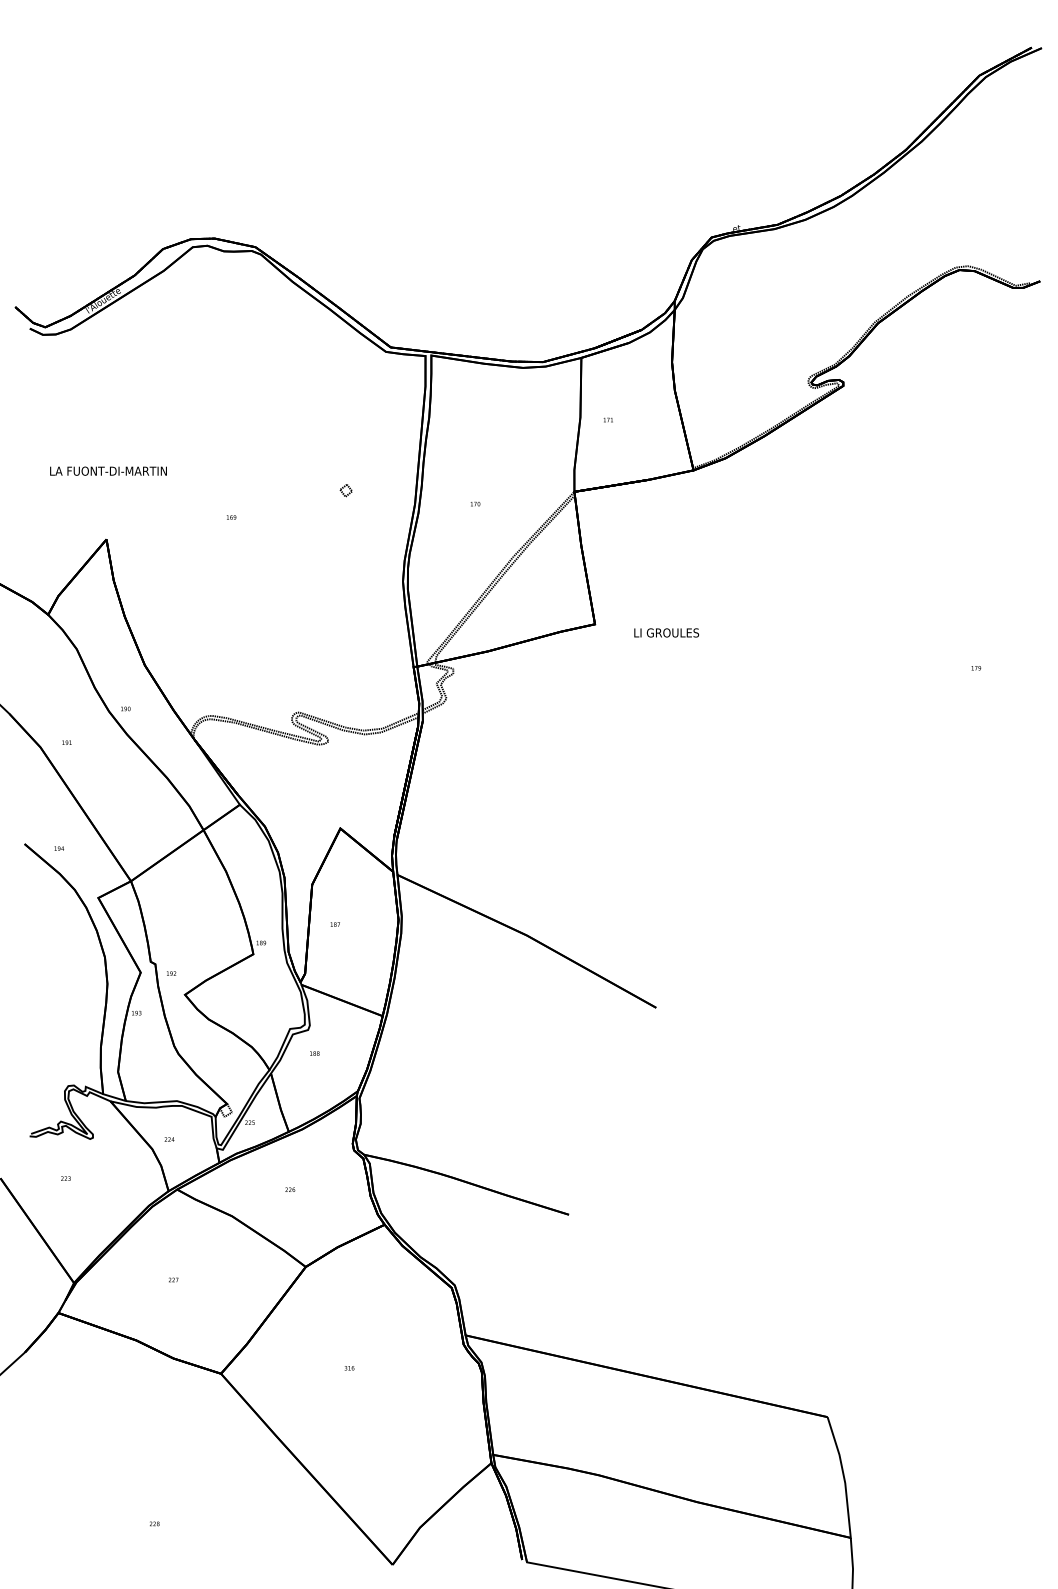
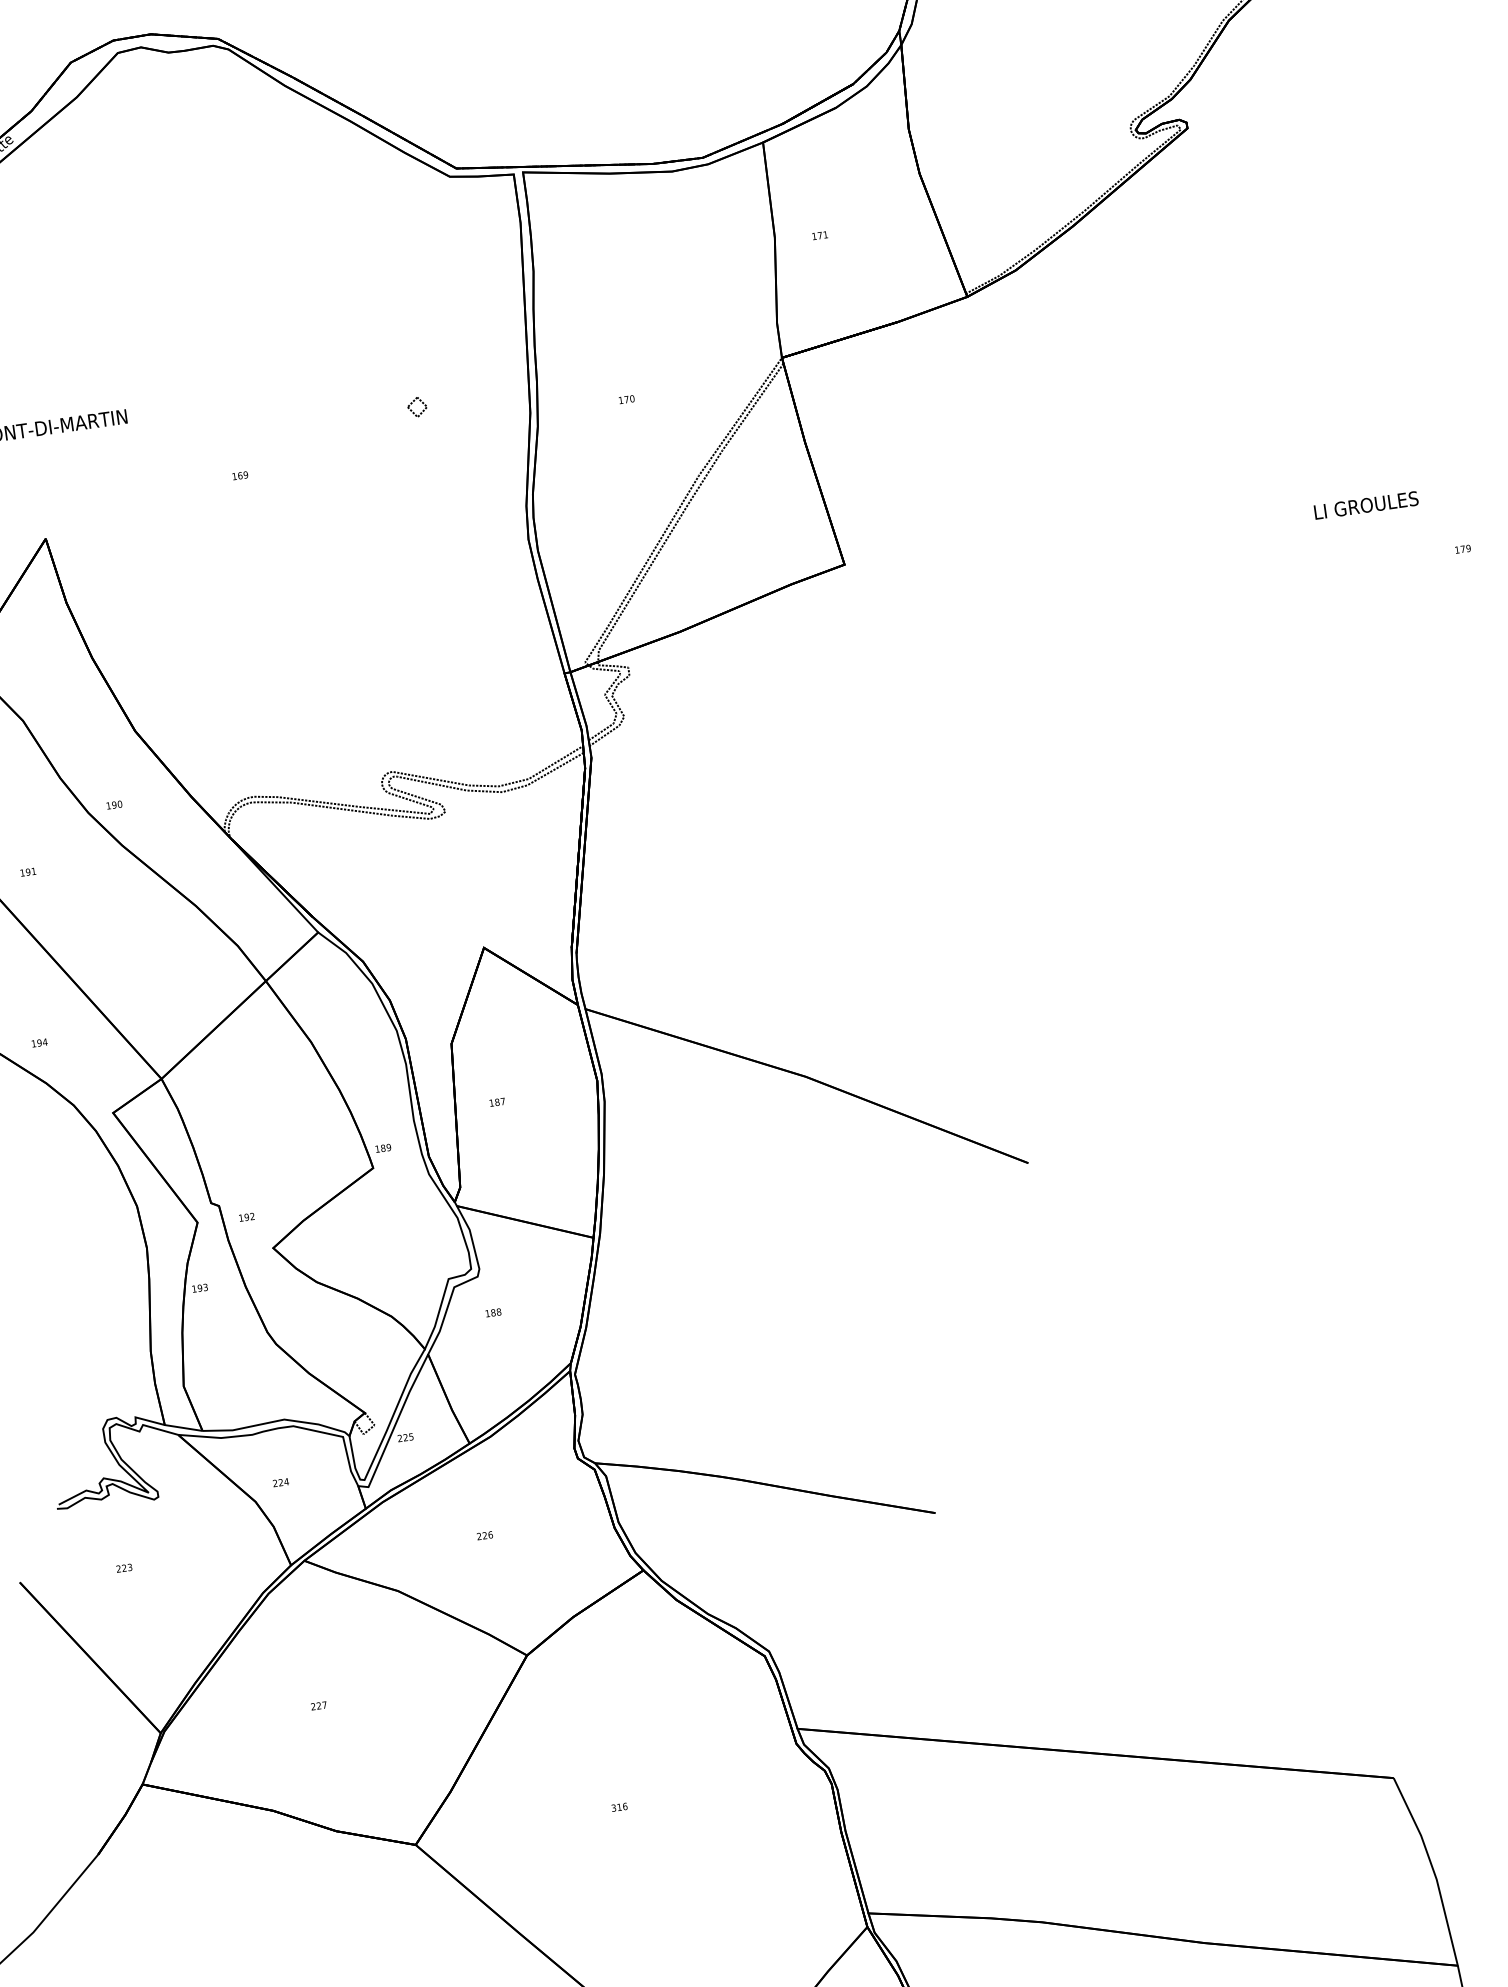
text: (666, 632) -> (1365, 504), moved

